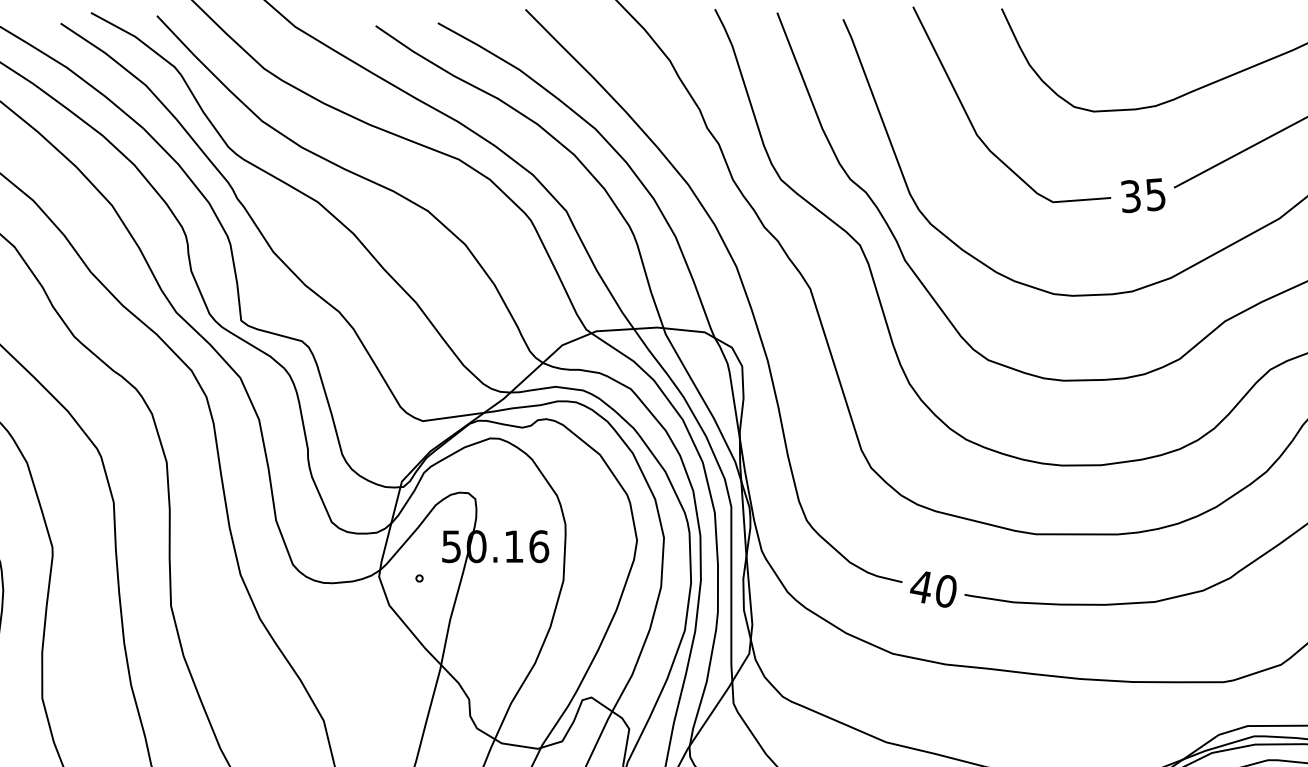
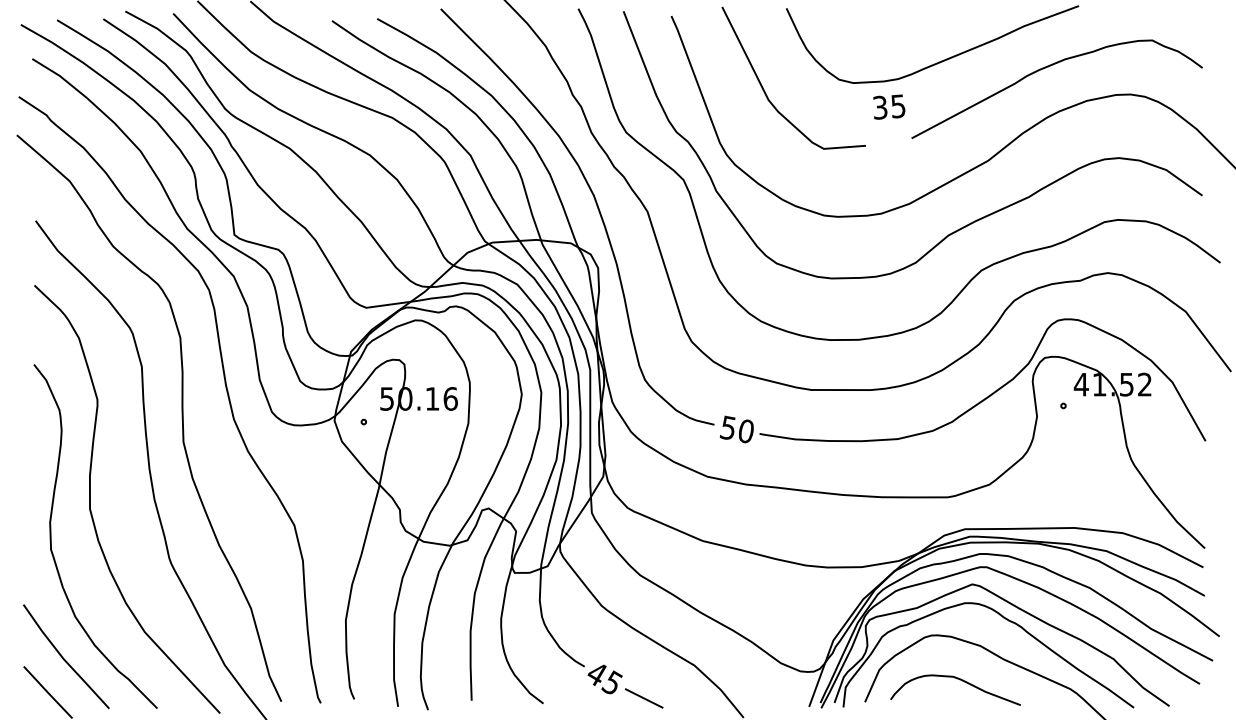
text: (1143, 194) -> (889, 106), moved
text: (920, 585) -> (727, 427), 40 -> 50

